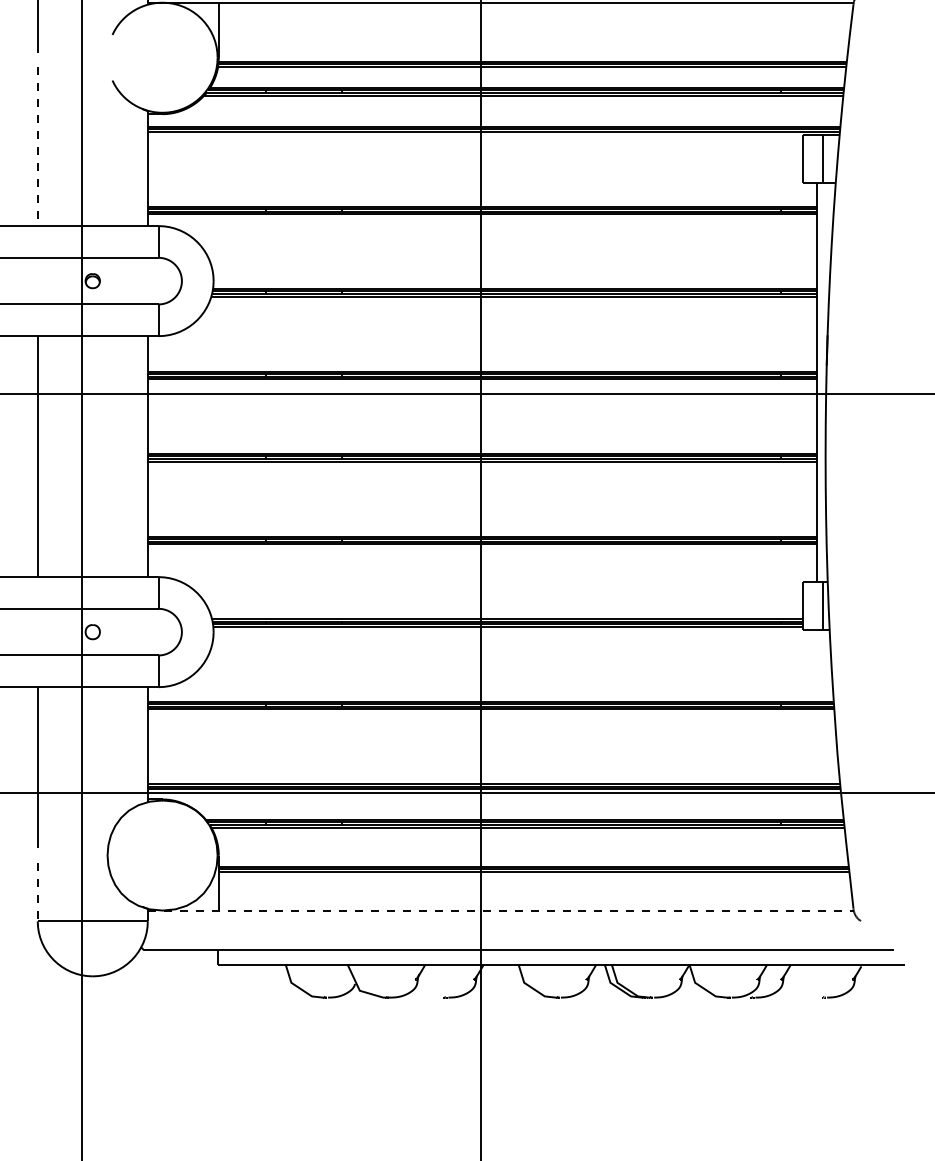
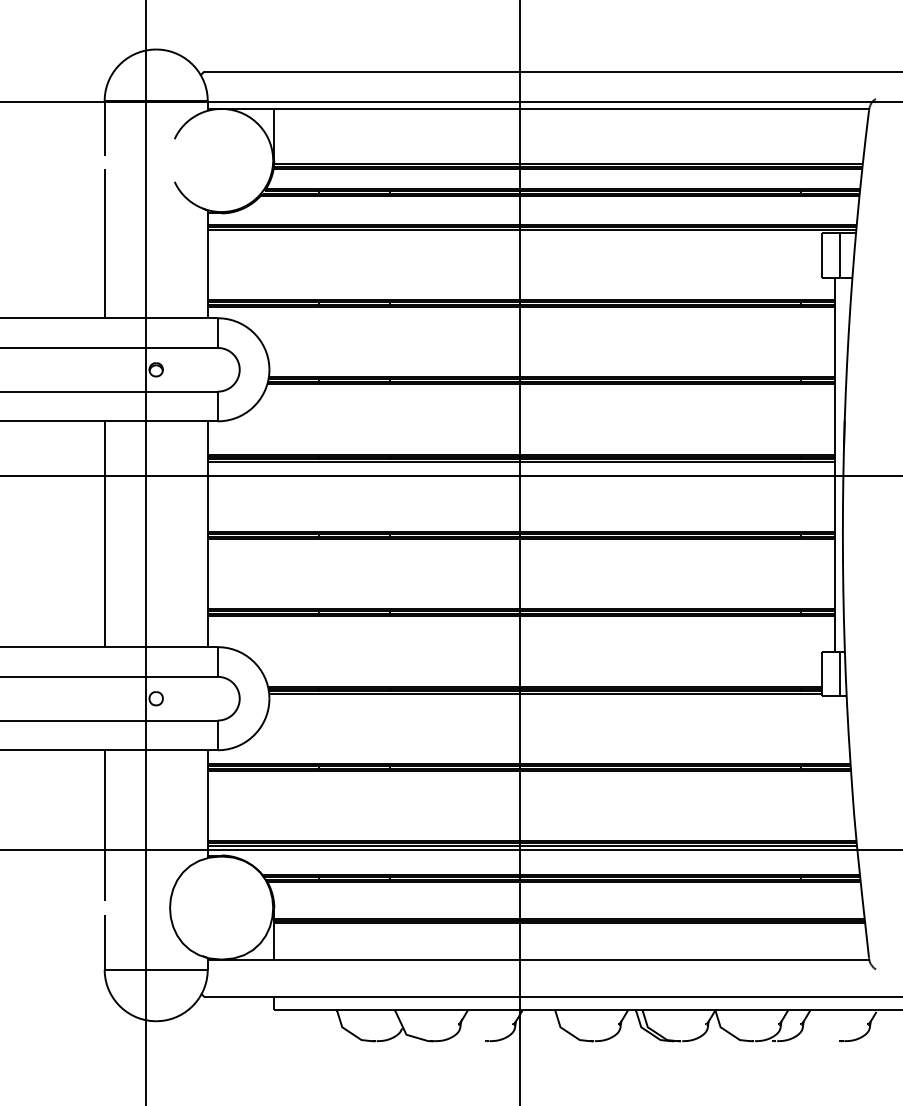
line: (37, 147) -> (104, 244), dashed -> solid
line: (37, 892) -> (104, 942), dashed -> solid
line: (500, 910) -> (538, 959), dashed -> solid

